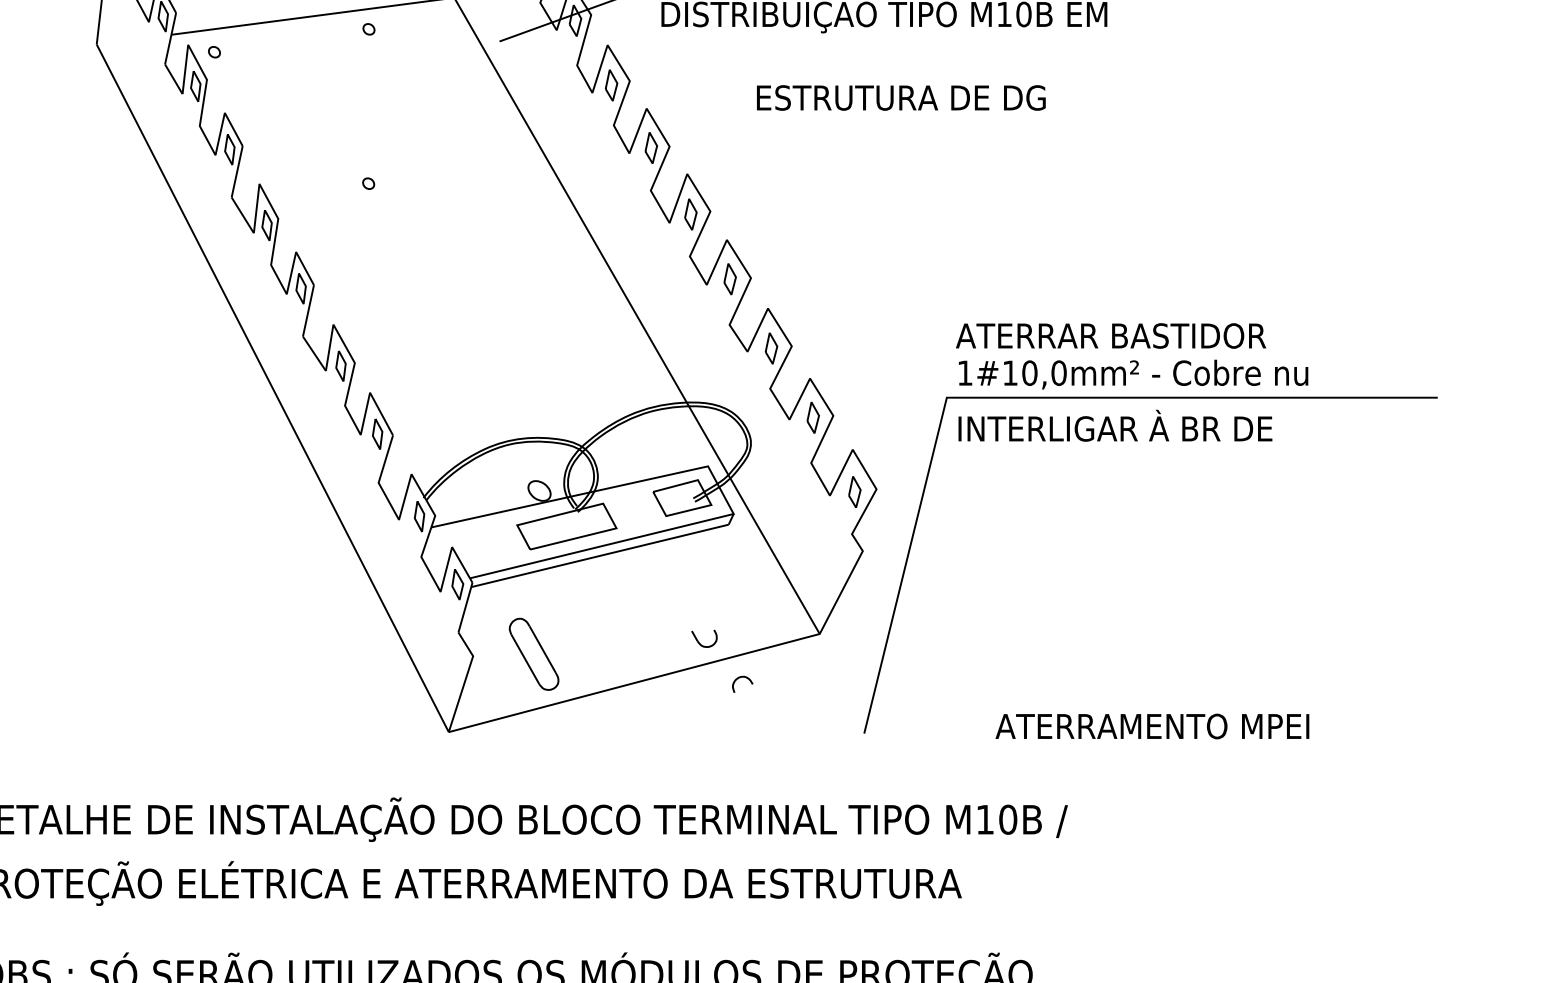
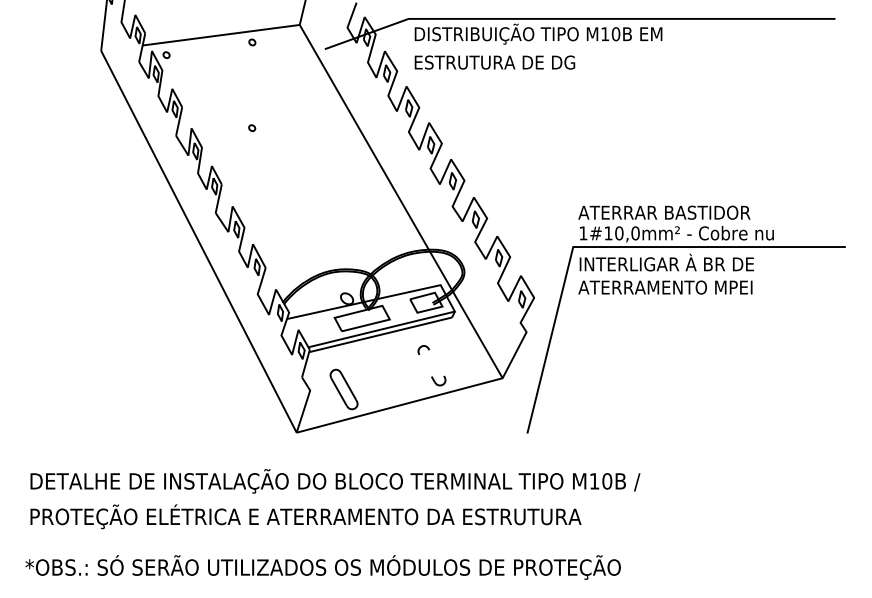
text: (900, 97) -> (494, 62), moved
curve: (740, 679) -> (422, 347), moved
text: (1152, 726) -> (665, 287), moved

